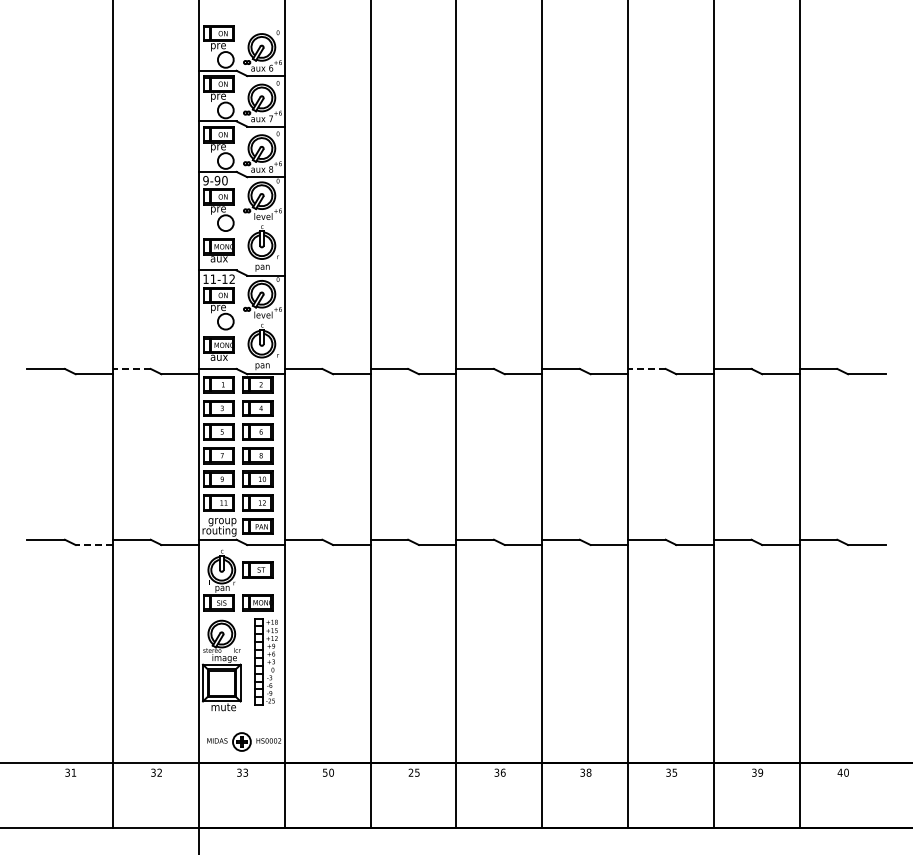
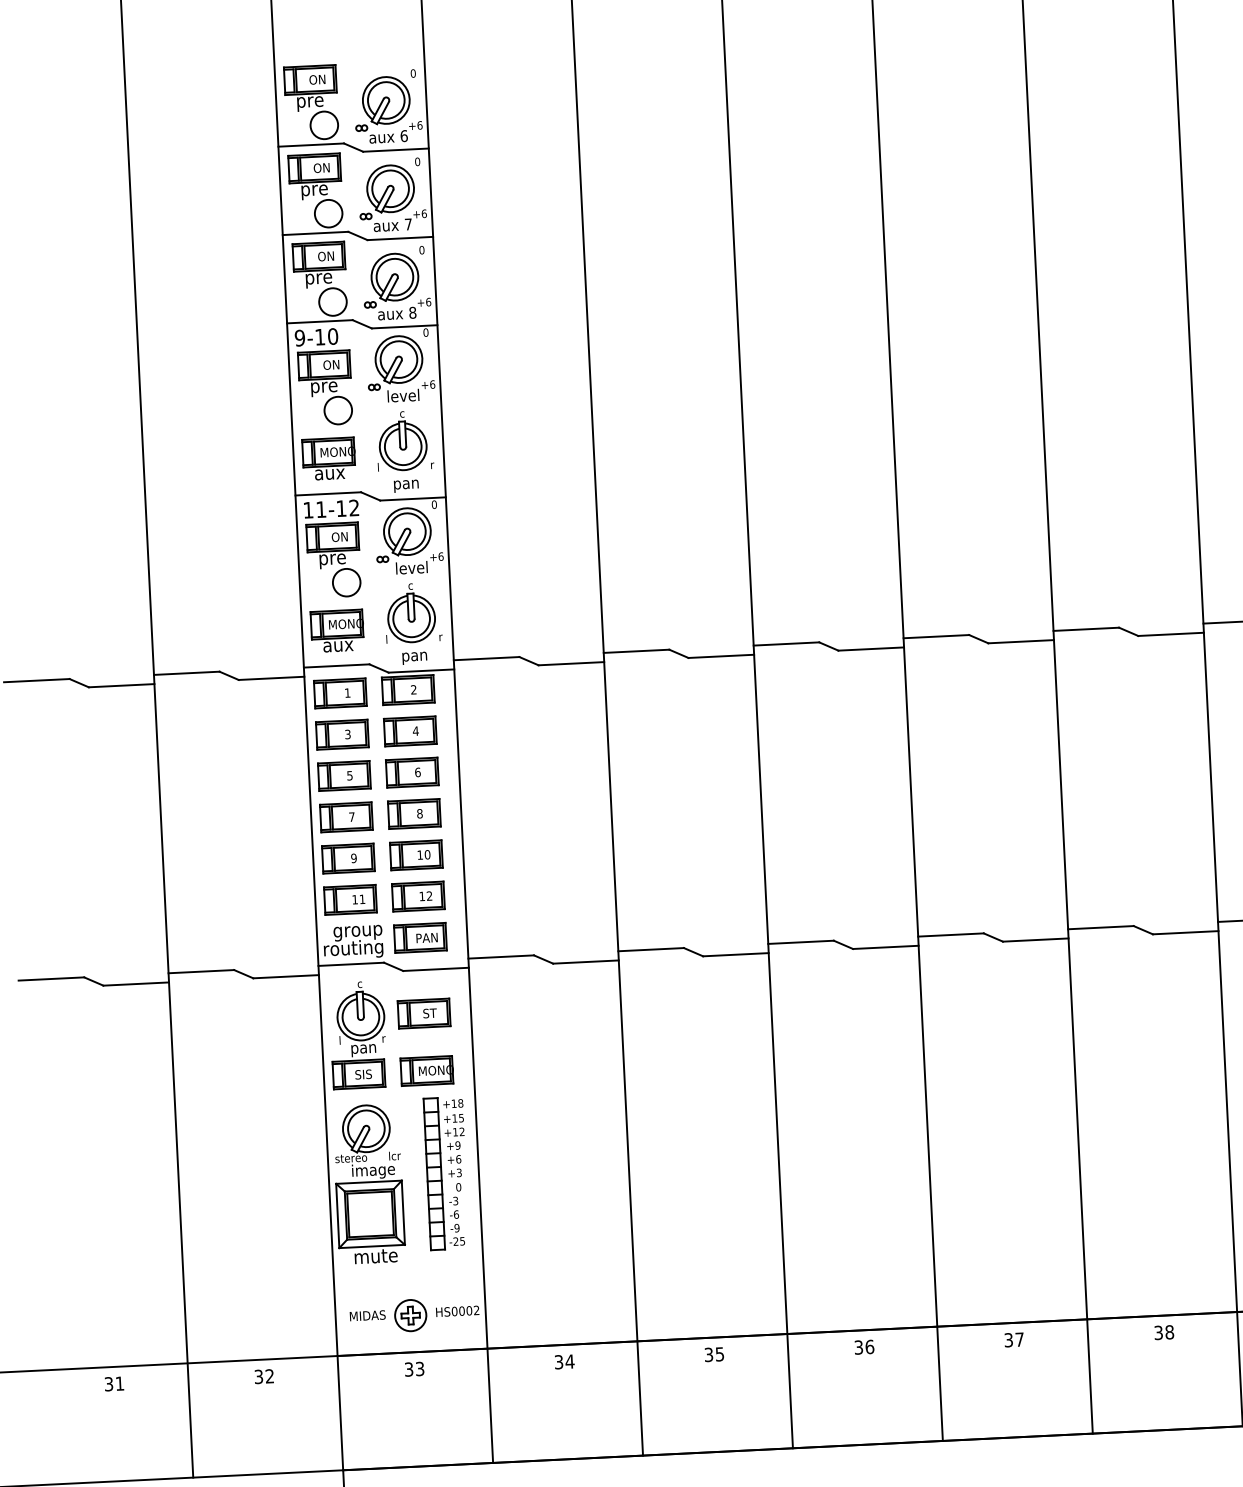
text: (217, 180) -> (320, 336), 9-90 -> 9-10
line: (131, 368) -> (185, 672), dashed -> solid
line: (646, 368) -> (1085, 628), dashed -> solid
line: (94, 545) -> (136, 984), dashed -> solid
text: (328, 772) -> (564, 1361), 50 -> 34
text: (410, 772) -> (707, 1354), 25 -> 35
text: (588, 772) -> (1018, 1339), 38 -> 37
text: (674, 772) -> (1169, 1331), 35 -> 38

